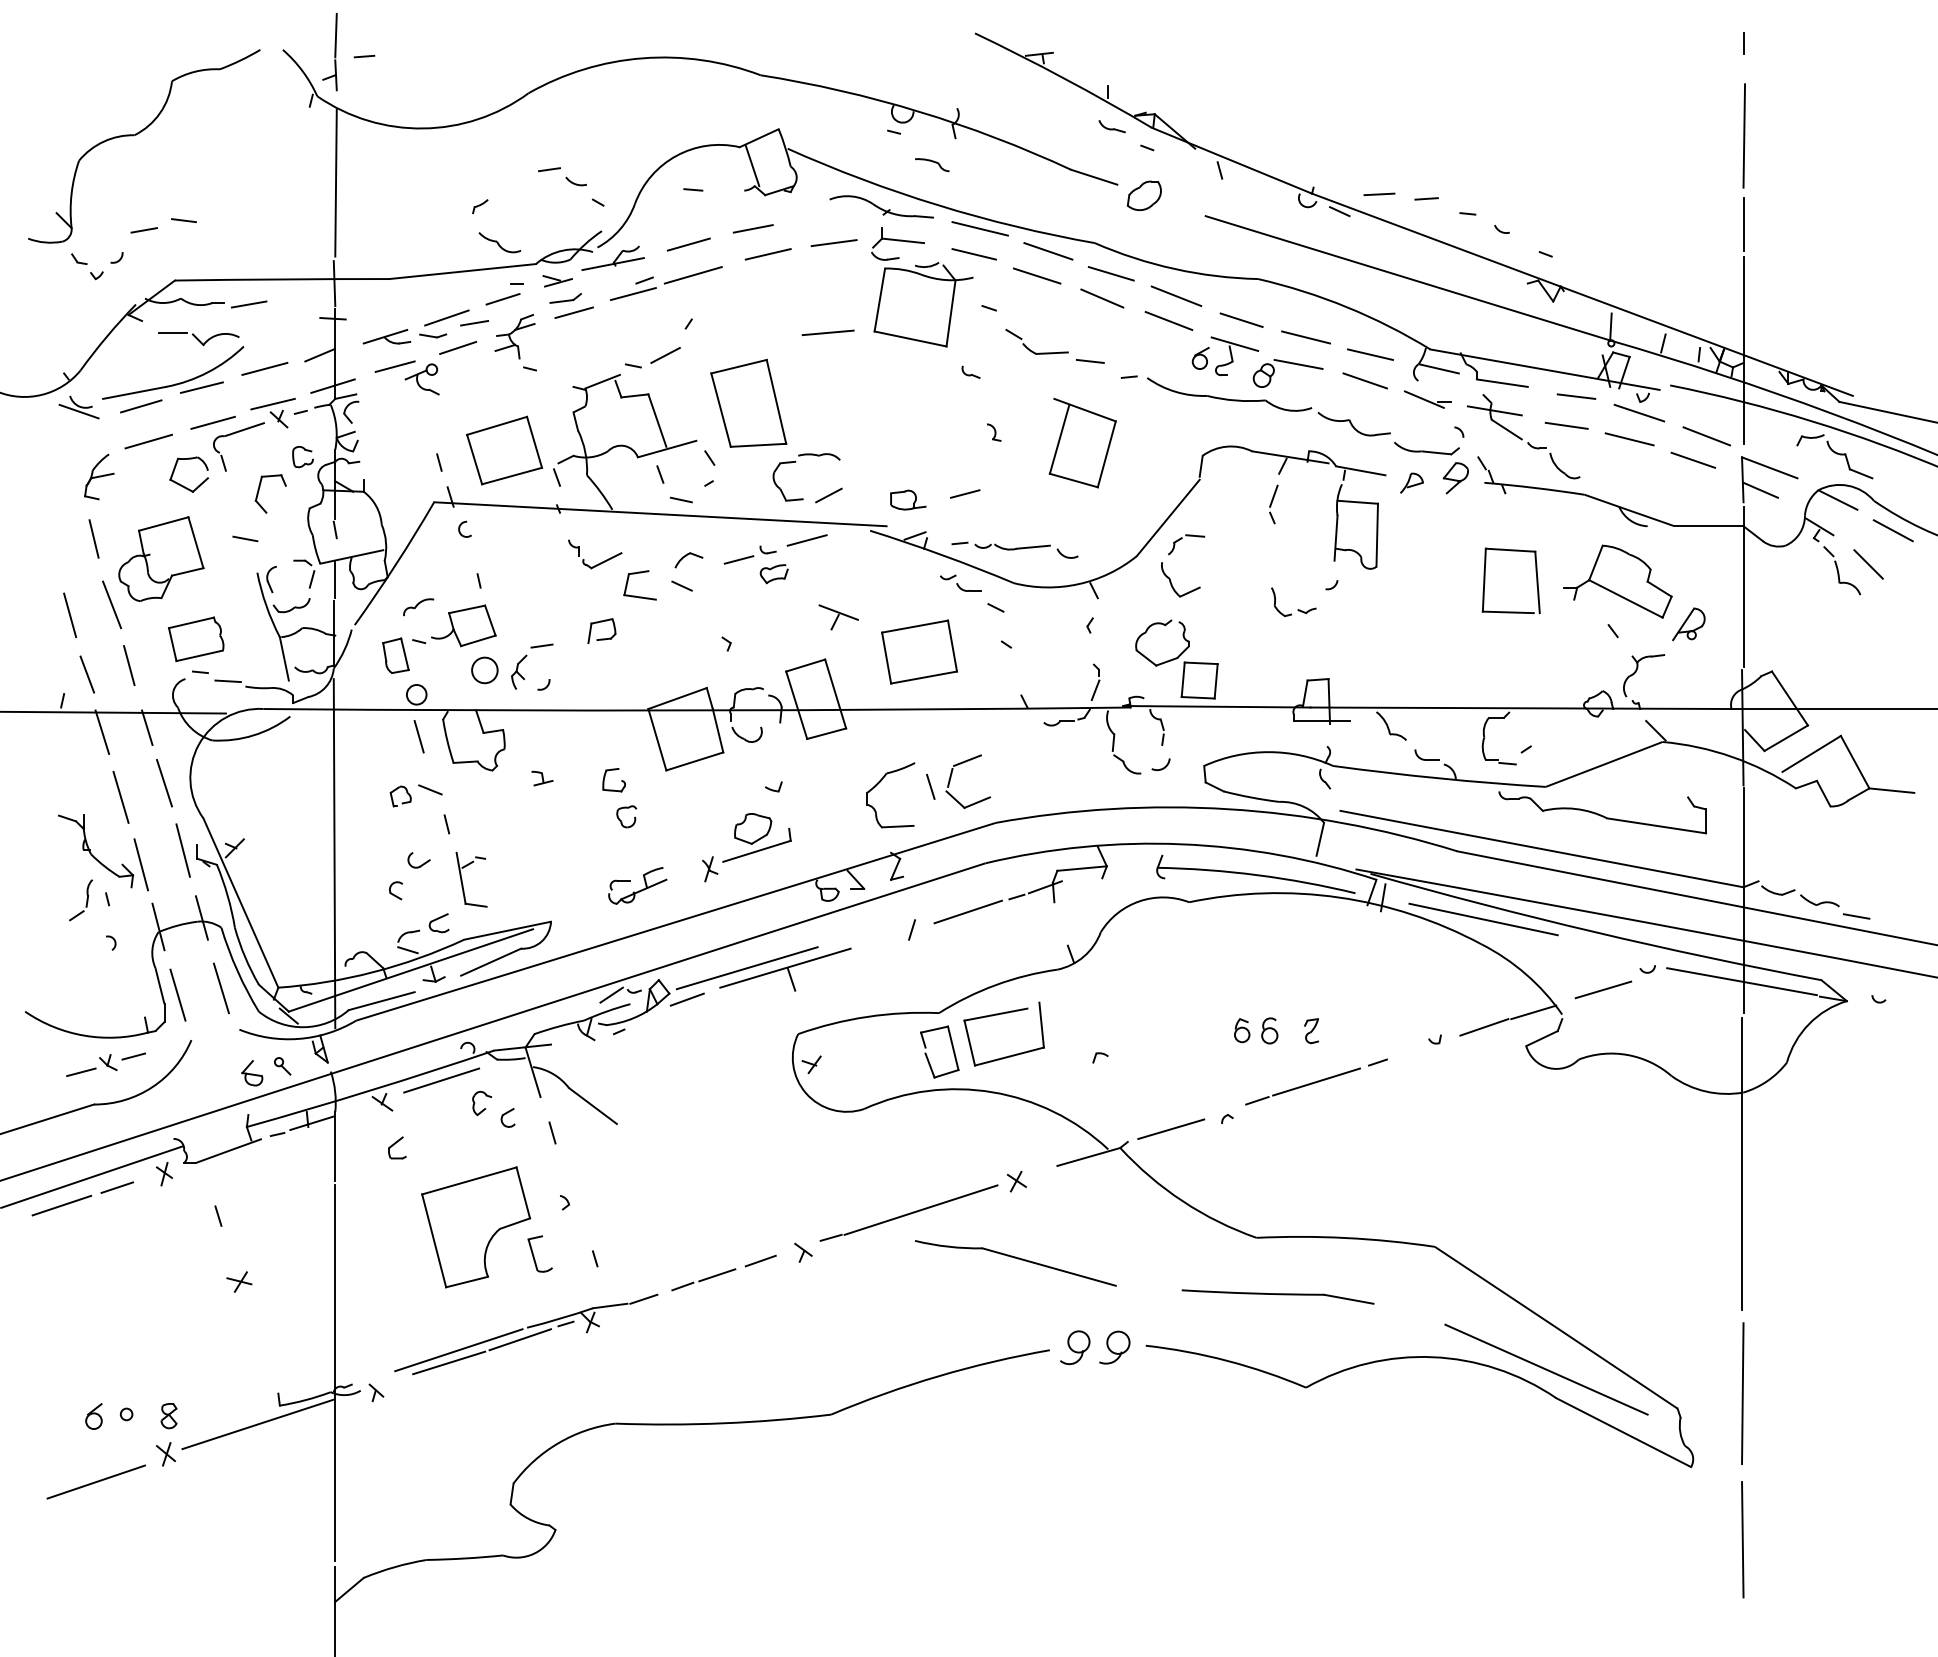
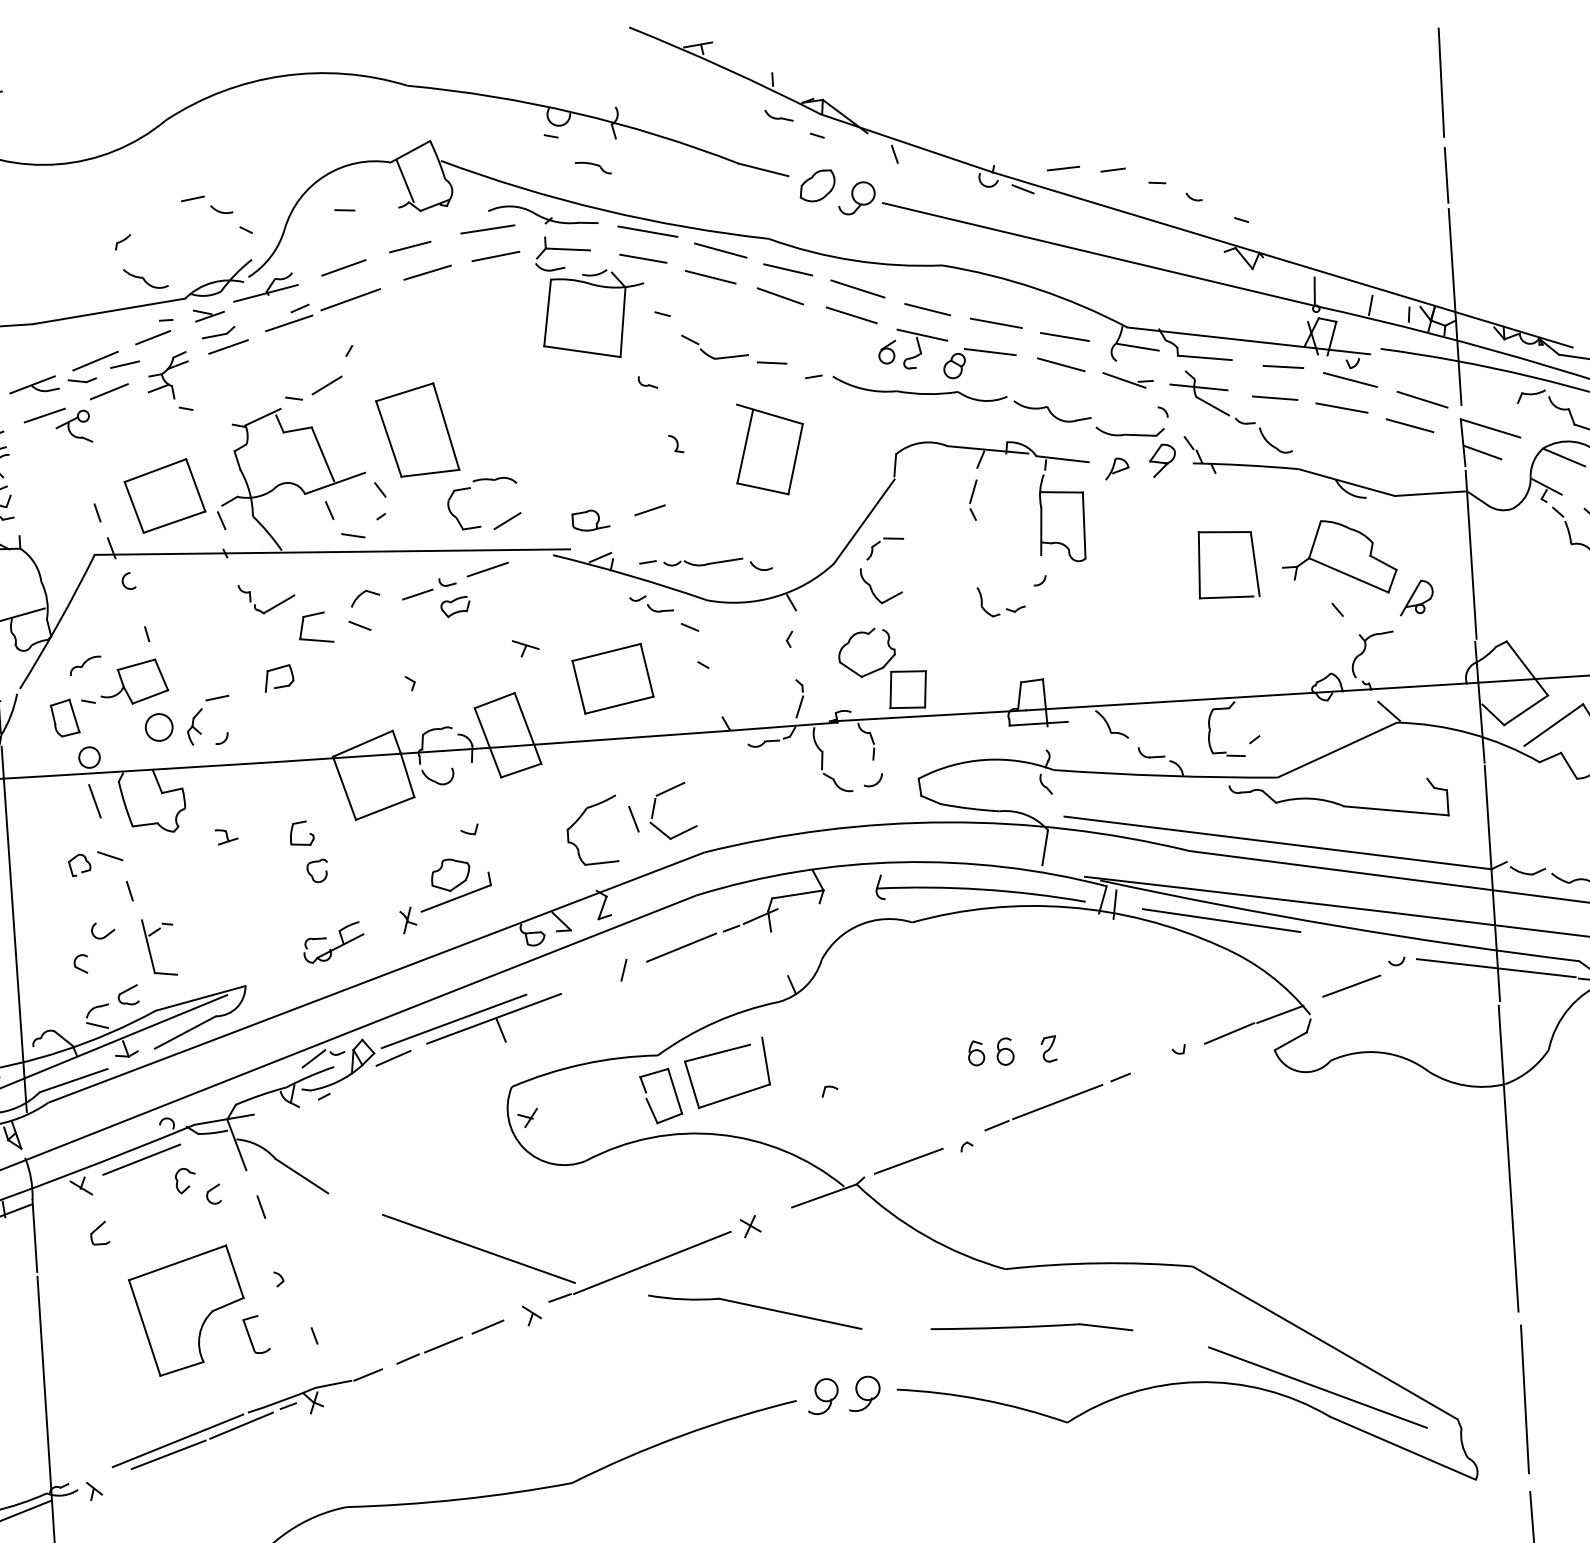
part: (1180, 209) -> (856, 197), added
line: (827, 332) -> (487, 229), moved
part: (838, 617) -> (525, 648), size x0.62
line: (756, 1185) -> (478, 1248), added

